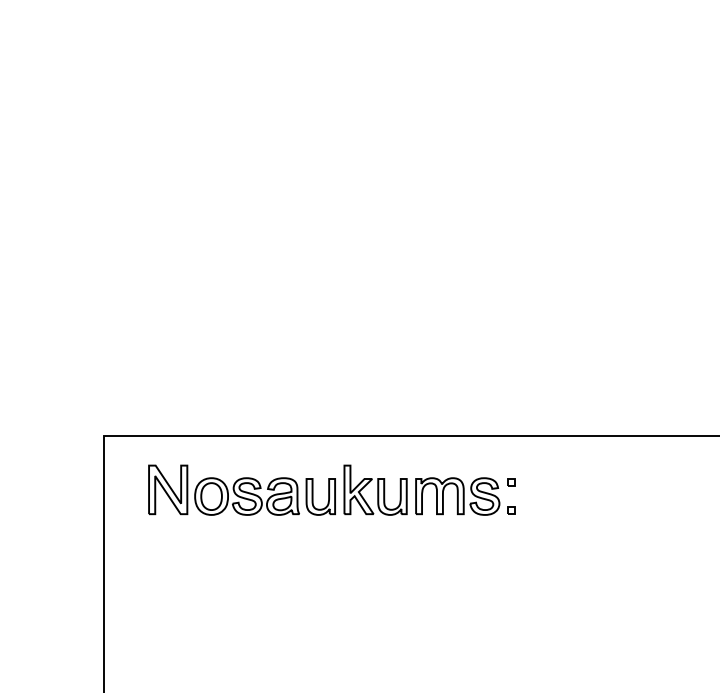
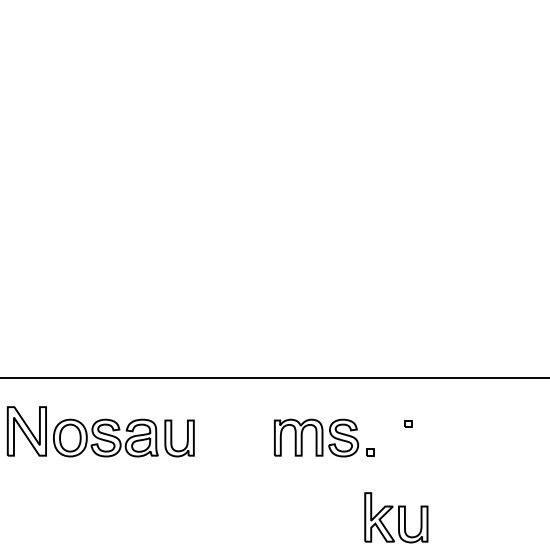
part: (511, 482) -> (408, 424), moved
part: (375, 489) -> (396, 517), moved

